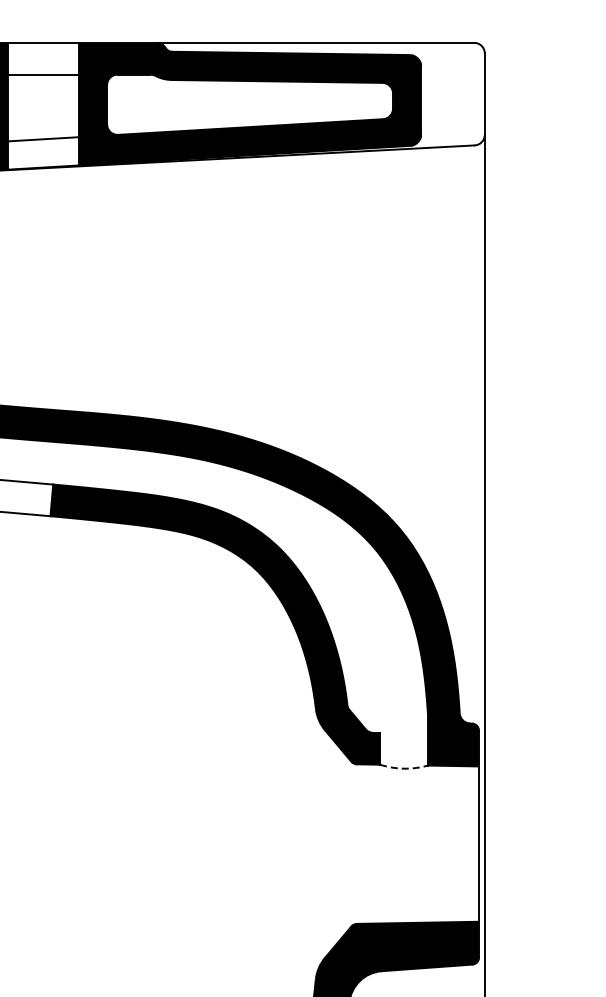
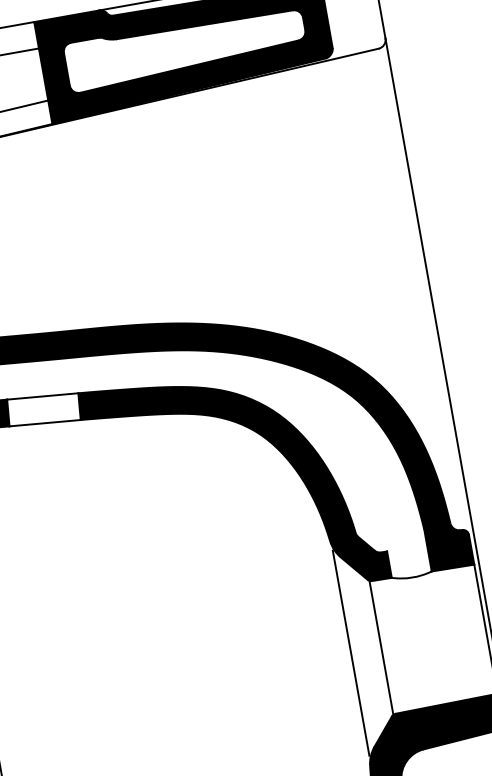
arc: (404, 768) -> (412, 577), dashed -> solid
line: (317, 843) -> (351, 652), added
line: (353, 843) -> (381, 647), added

